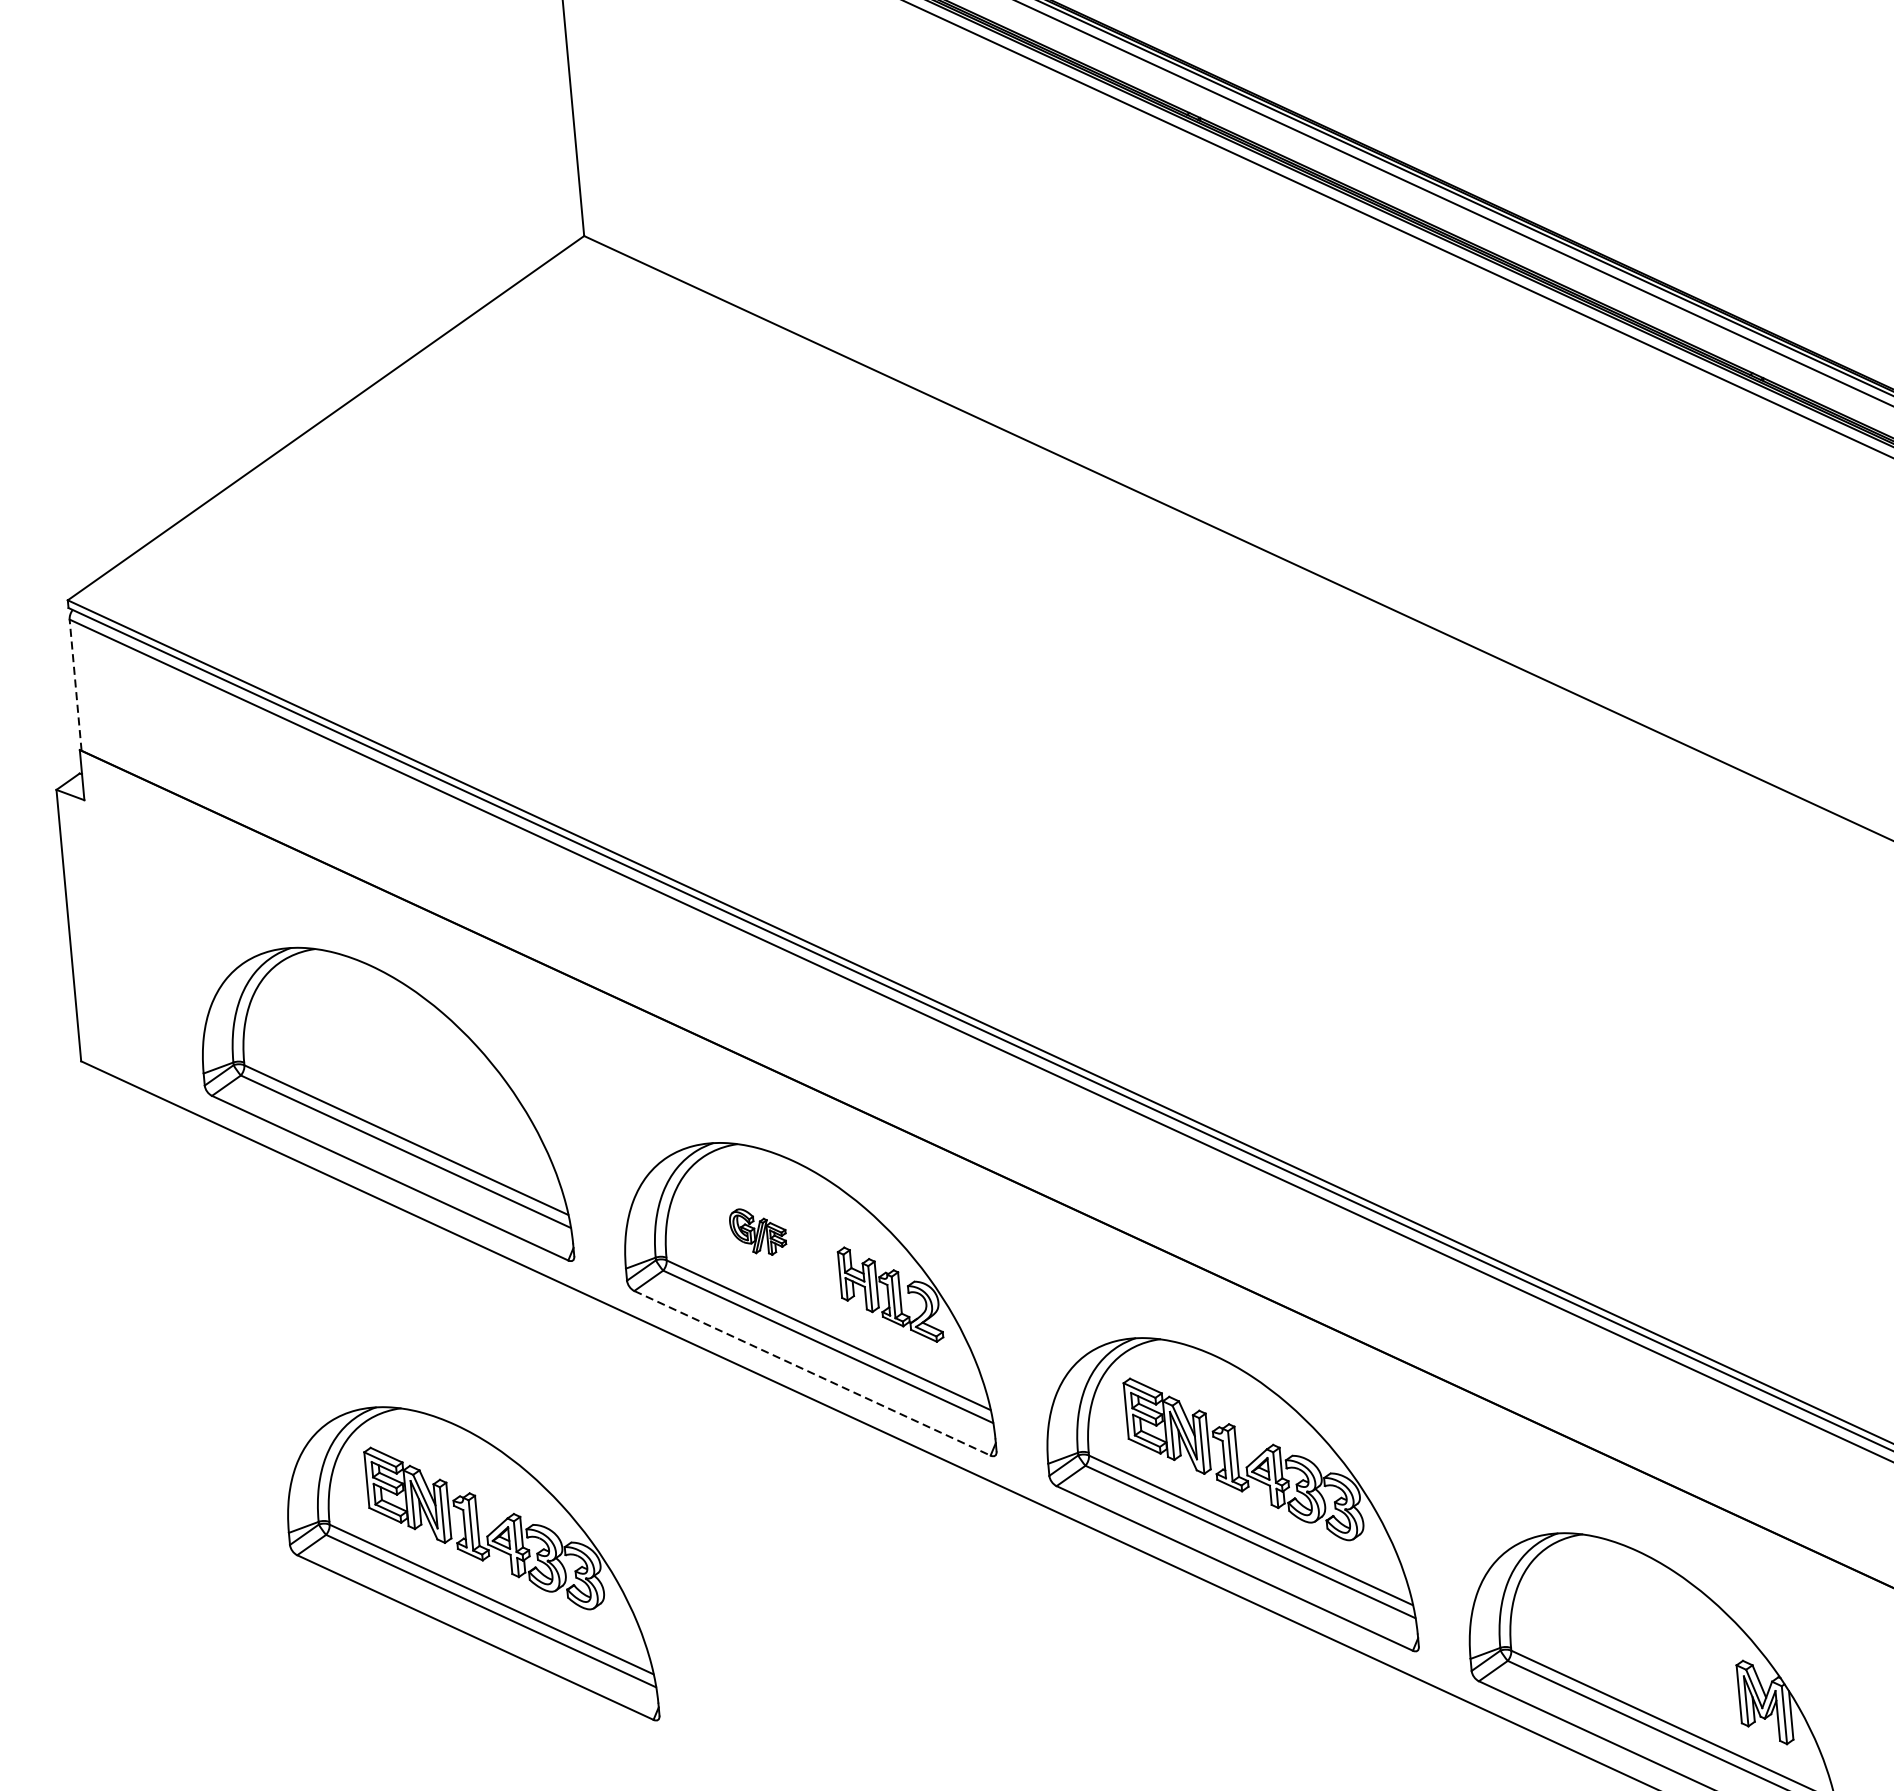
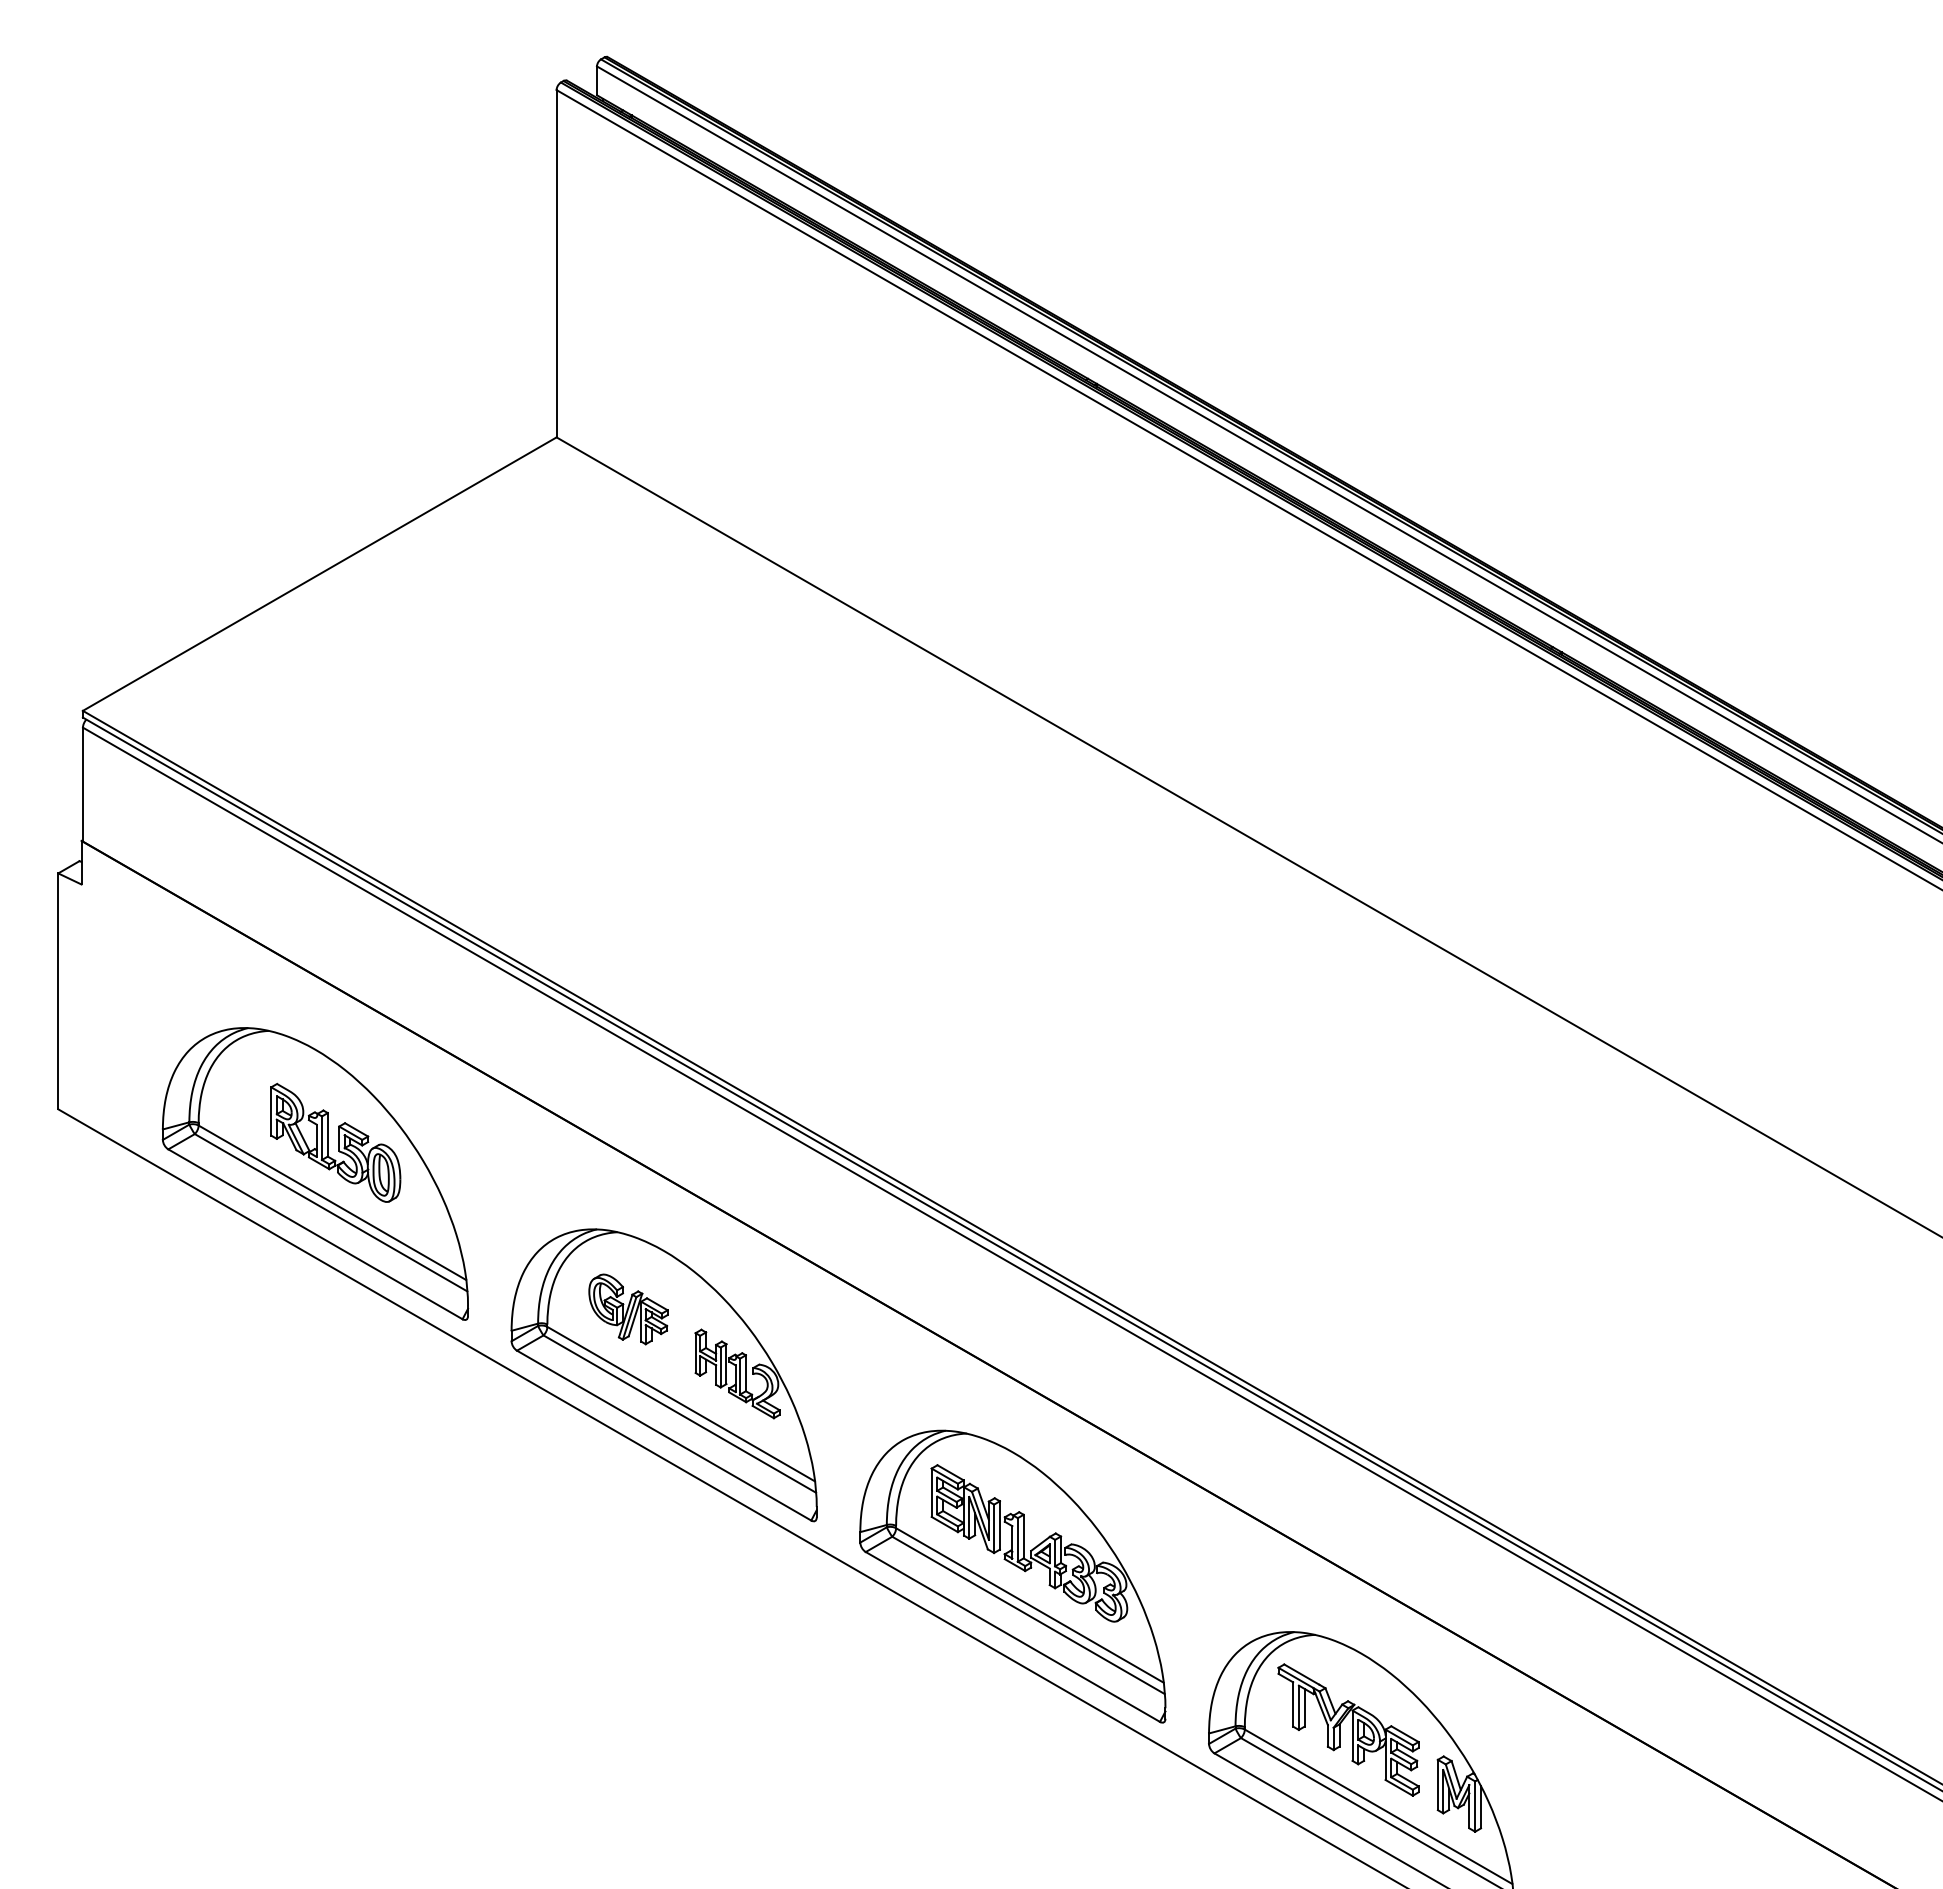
line: (75, 685) -> (82, 784), dashed -> solid
part: (403, 1070) -> (335, 1142), added
part: (758, 1231) -> (628, 1309), size x1.67
line: (812, 1373) -> (664, 1435), dashed -> solid
part: (468, 1568) -> (352, 1576), removed
part: (1630, 1639) -> (1348, 1729), added

